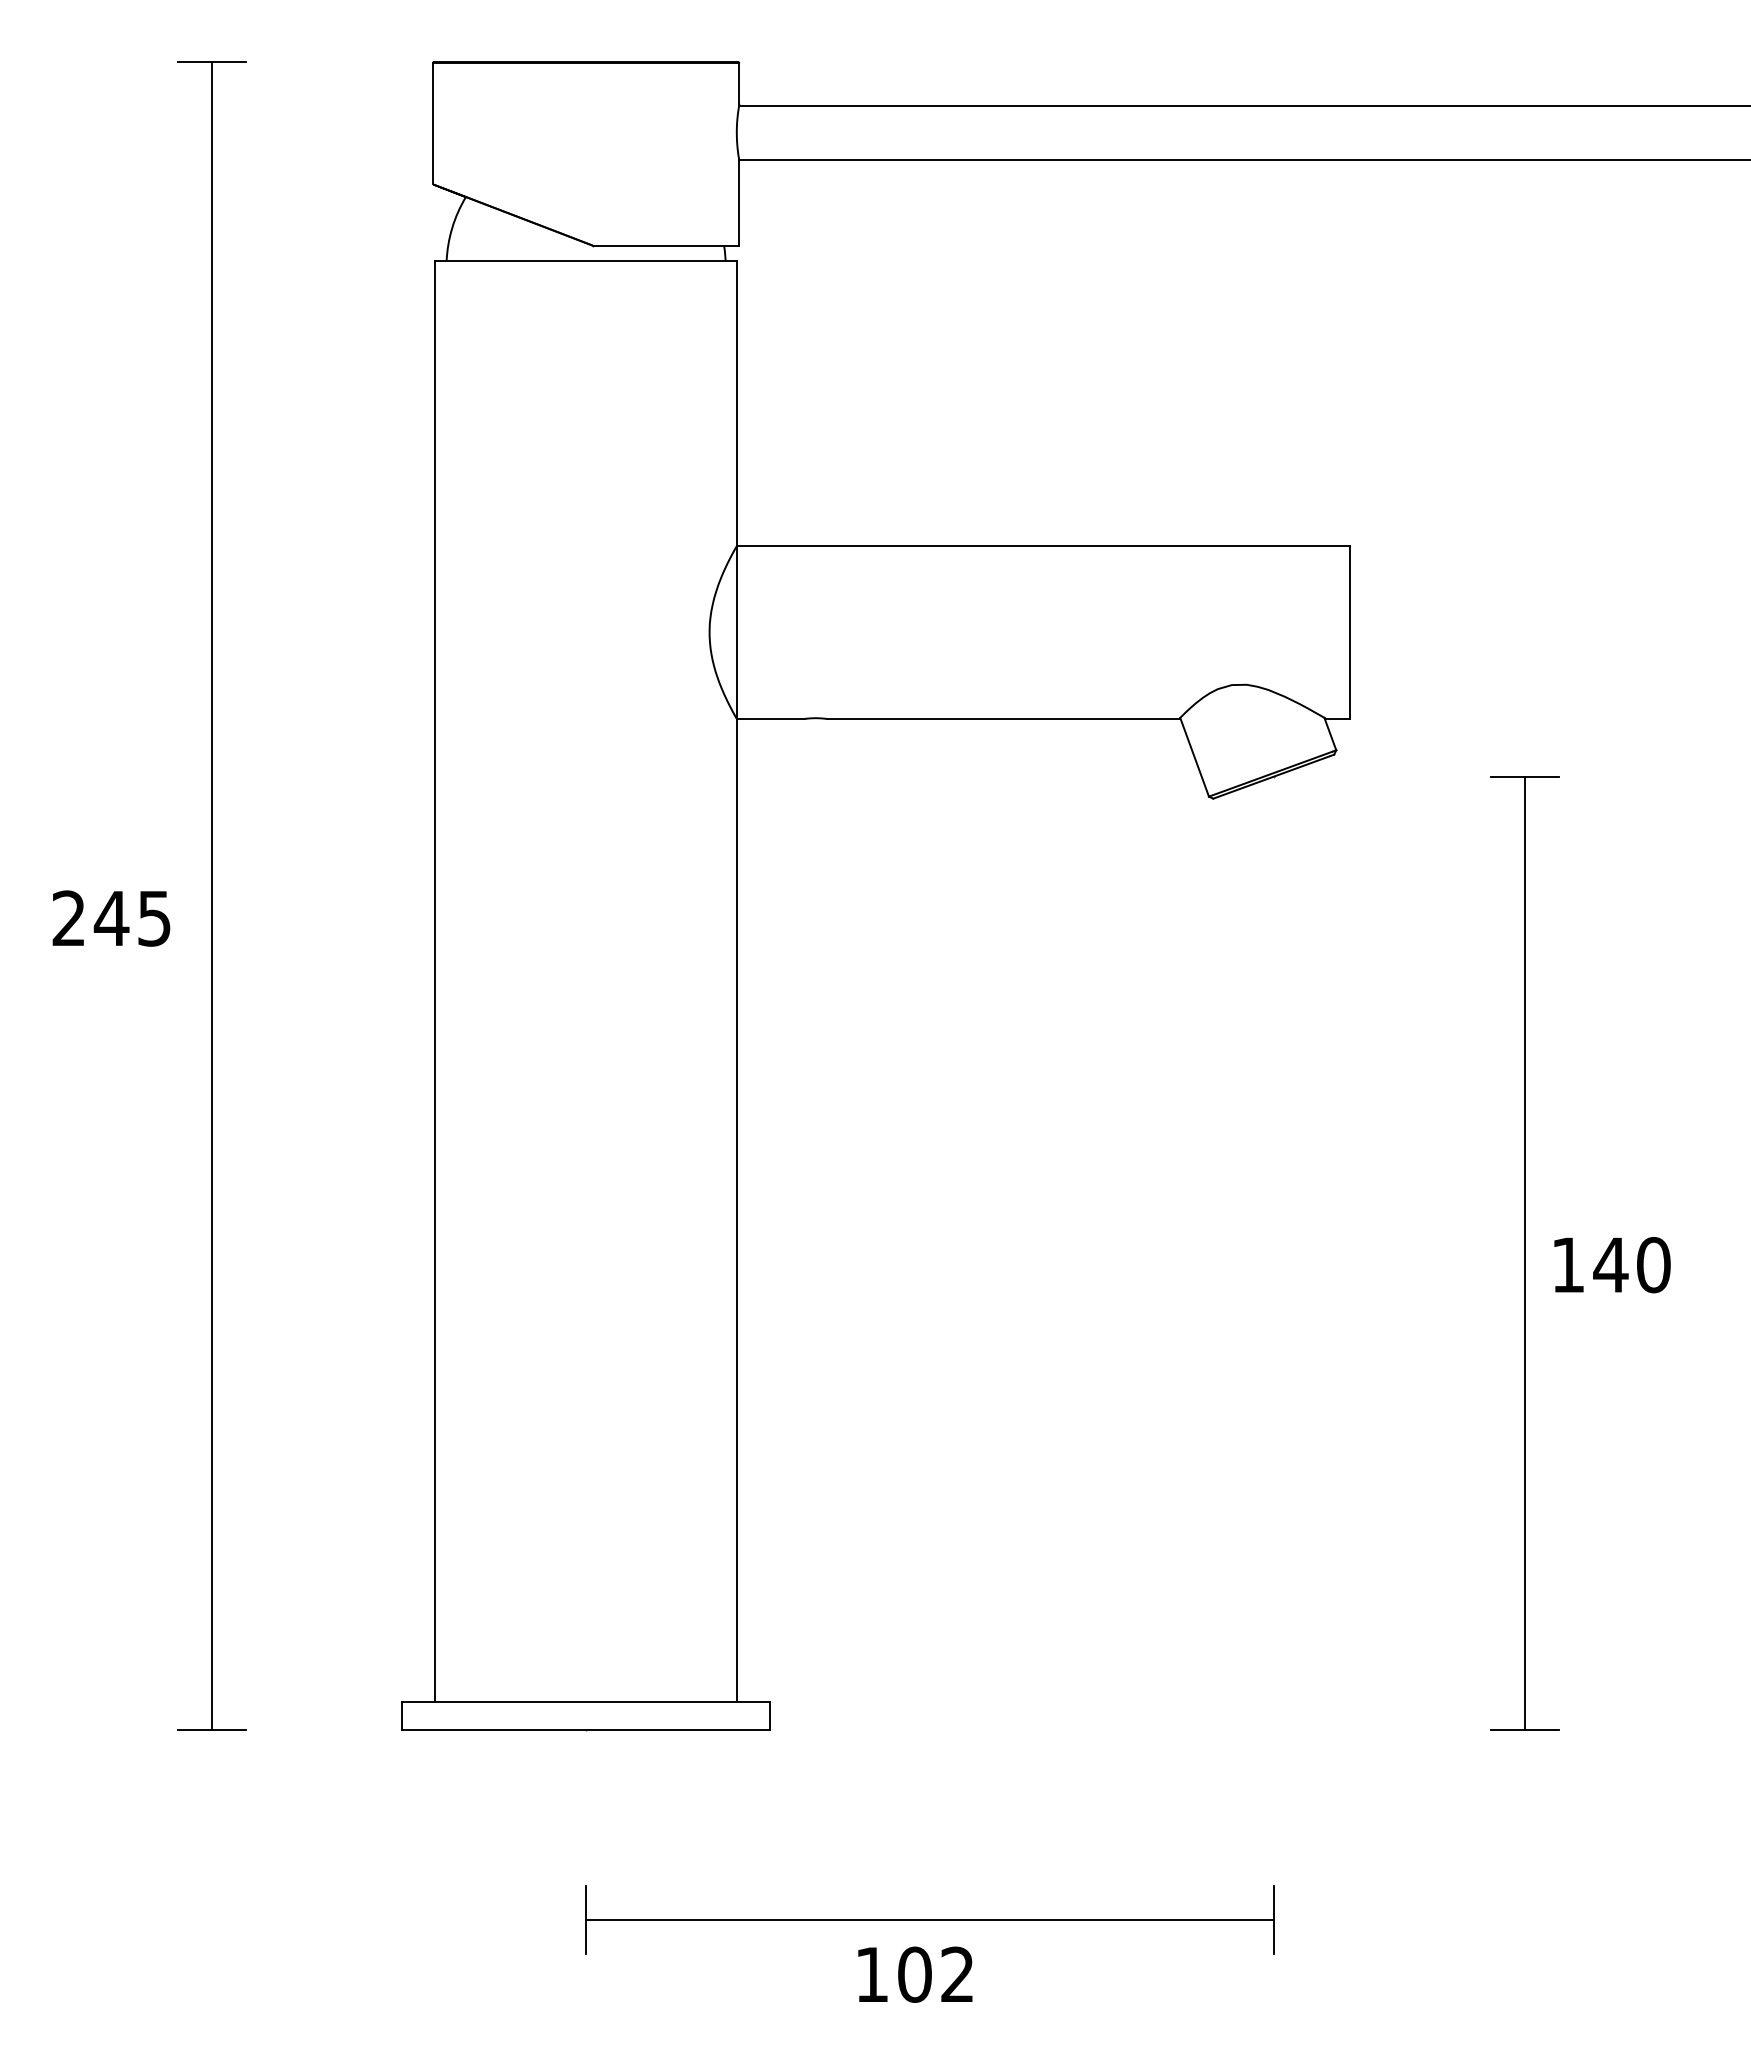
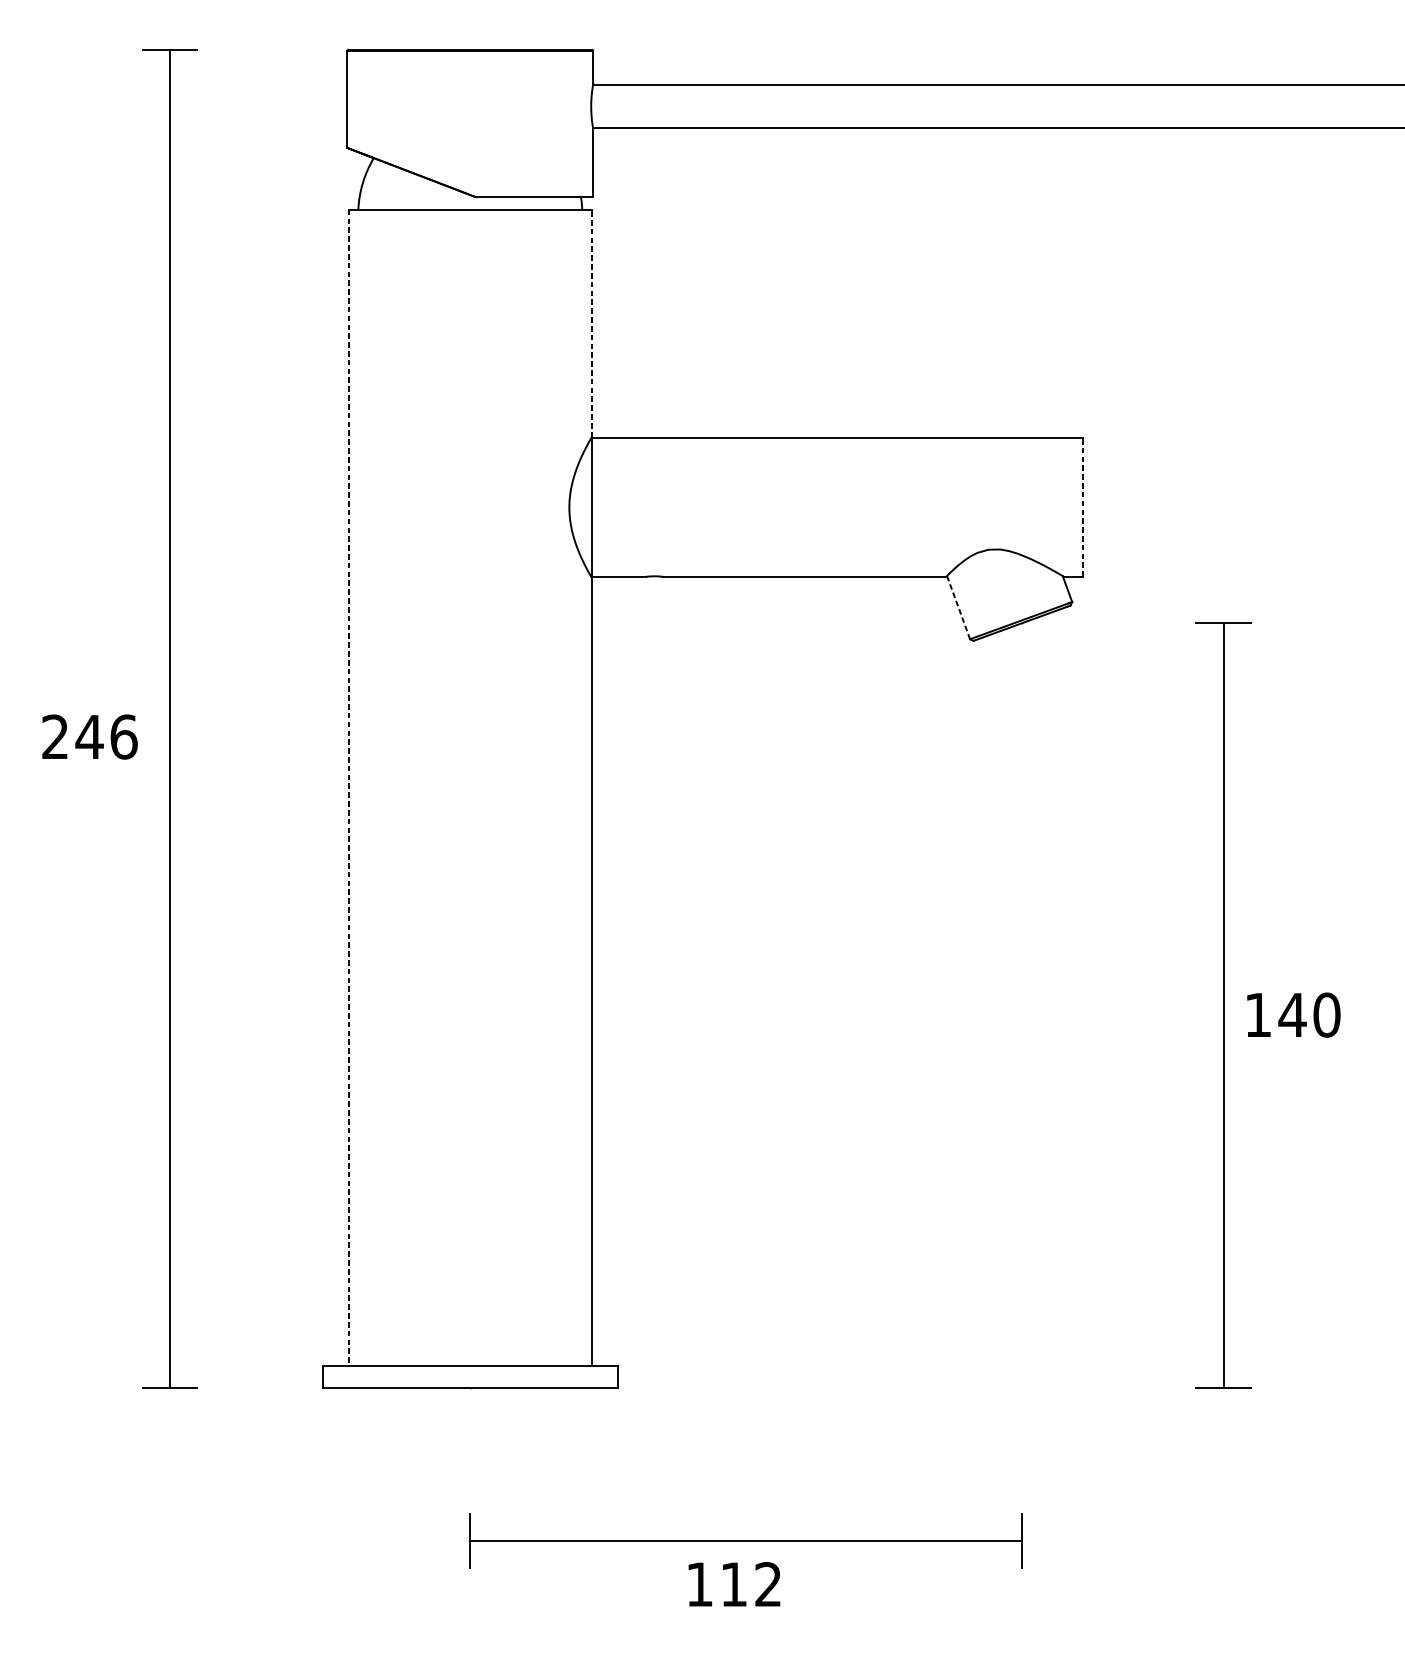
line: (737, 403) -> (591, 323), solid -> dashed
line: (1350, 632) -> (1083, 507), solid -> dashed
line: (1194, 757) -> (958, 607), solid -> dashed
text: (154, 918) -> (123, 737), 245 -> 246
line: (434, 981) -> (348, 787), solid -> dashed
text: (914, 1974) -> (733, 1584), 102 -> 112

